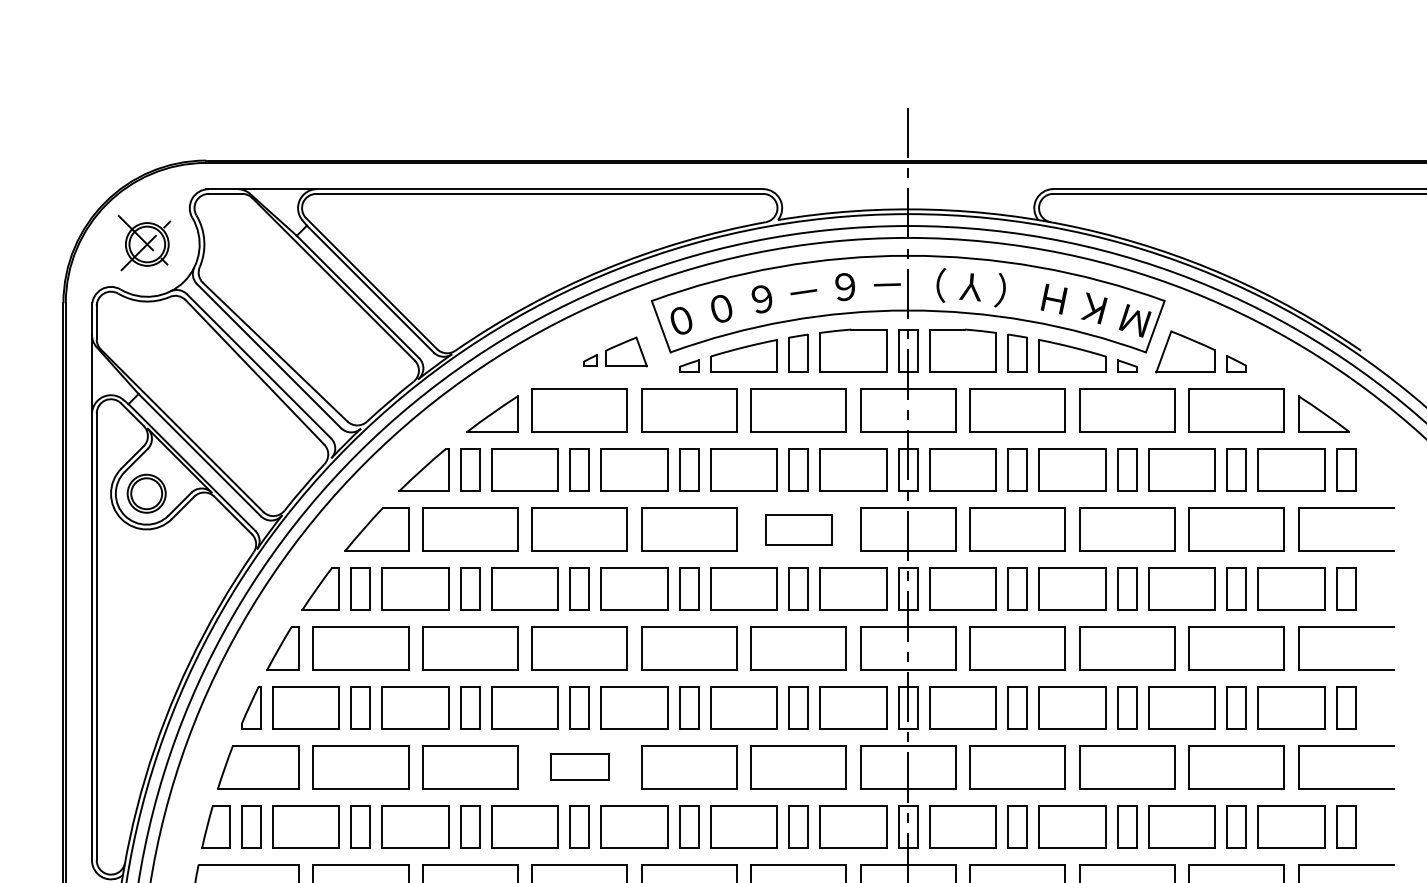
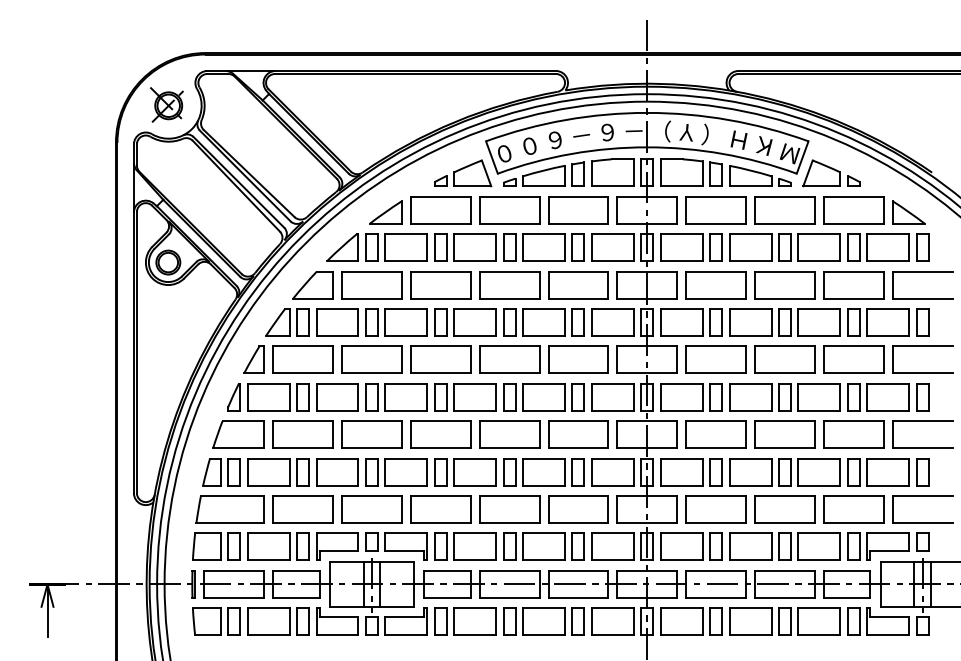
part: (616, 352) -> (463, 173), size x1.43
part: (798, 530) -> (578, 285), size x1.43
part: (579, 767) -> (440, 434), size x1.67

